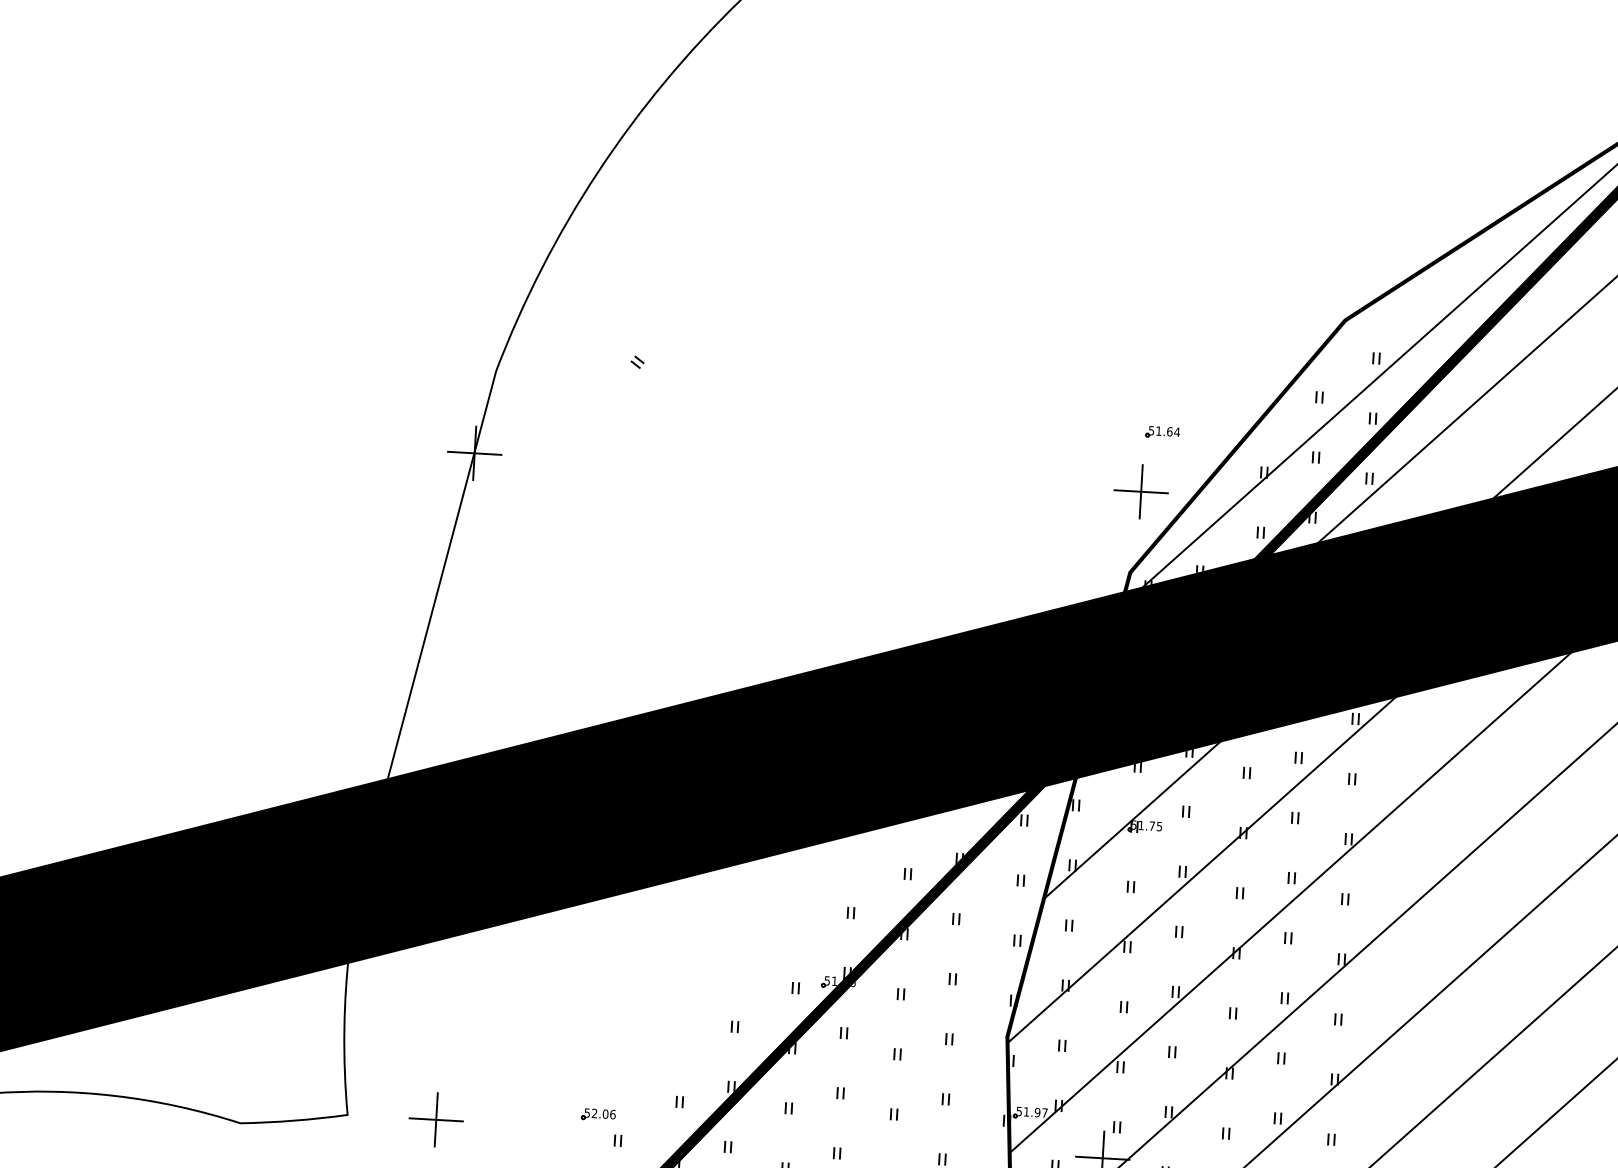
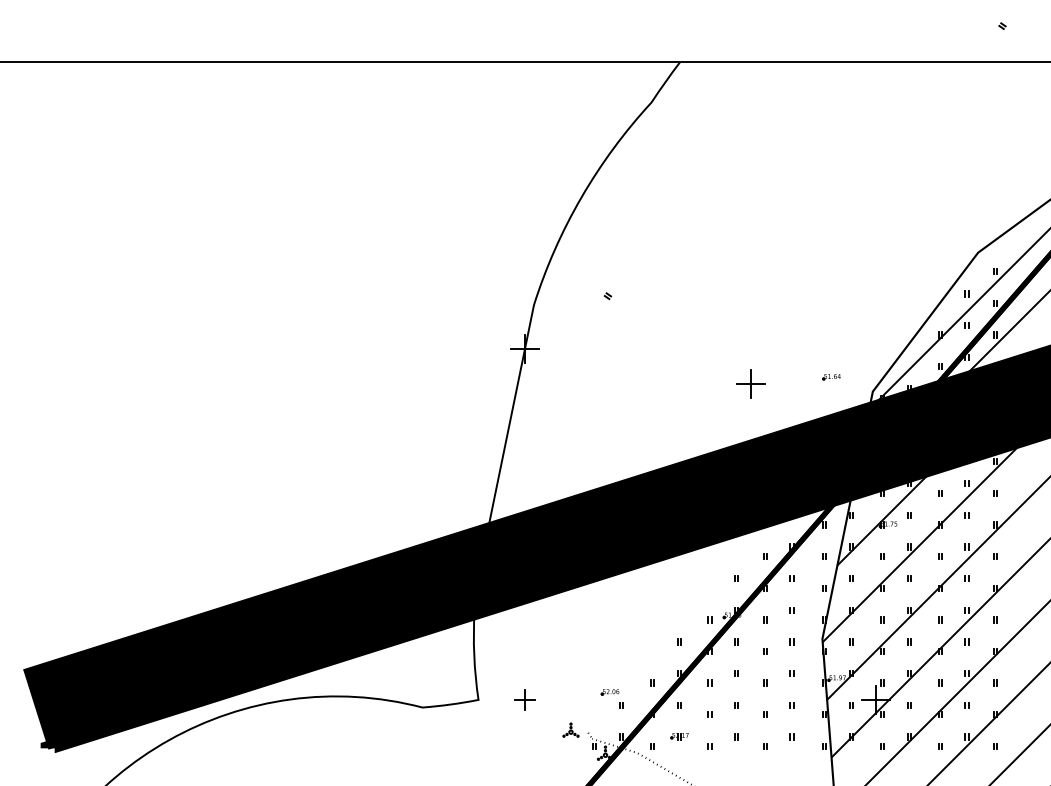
part: (1162, 433) -> (831, 377), moved
part: (1140, 491) -> (750, 383), moved
part: (434, 1119) -> (524, 699), size x0.7

